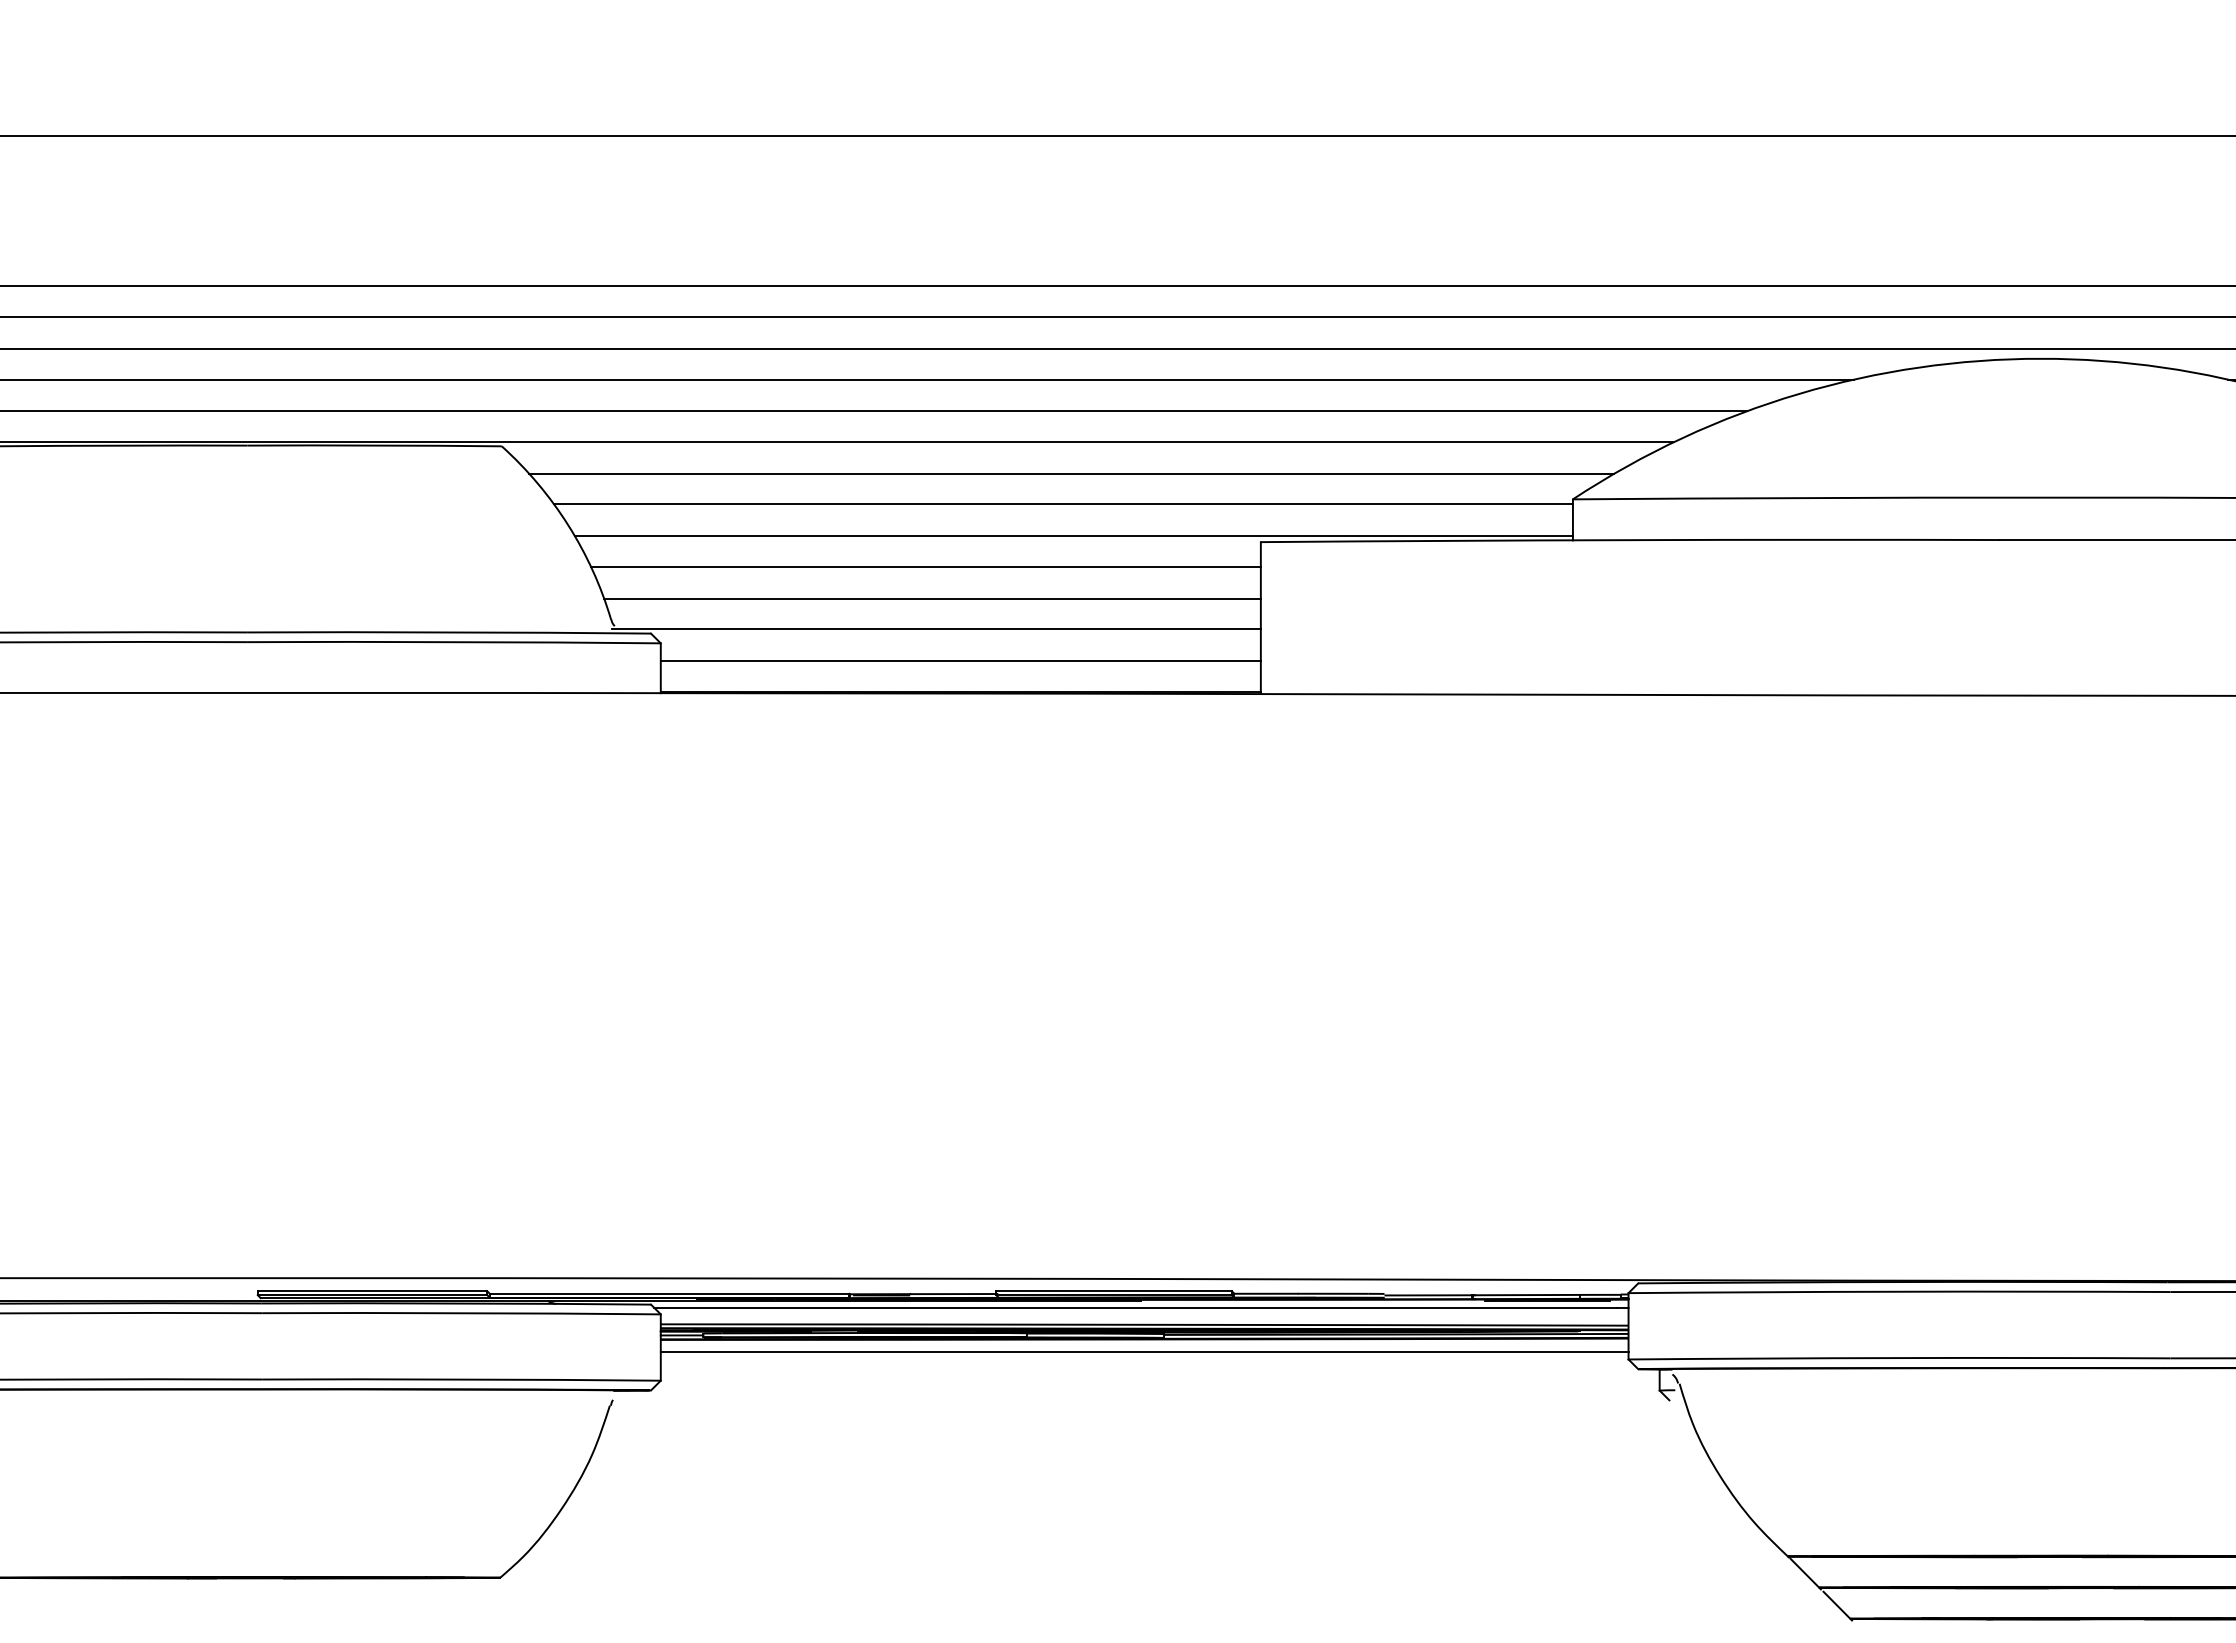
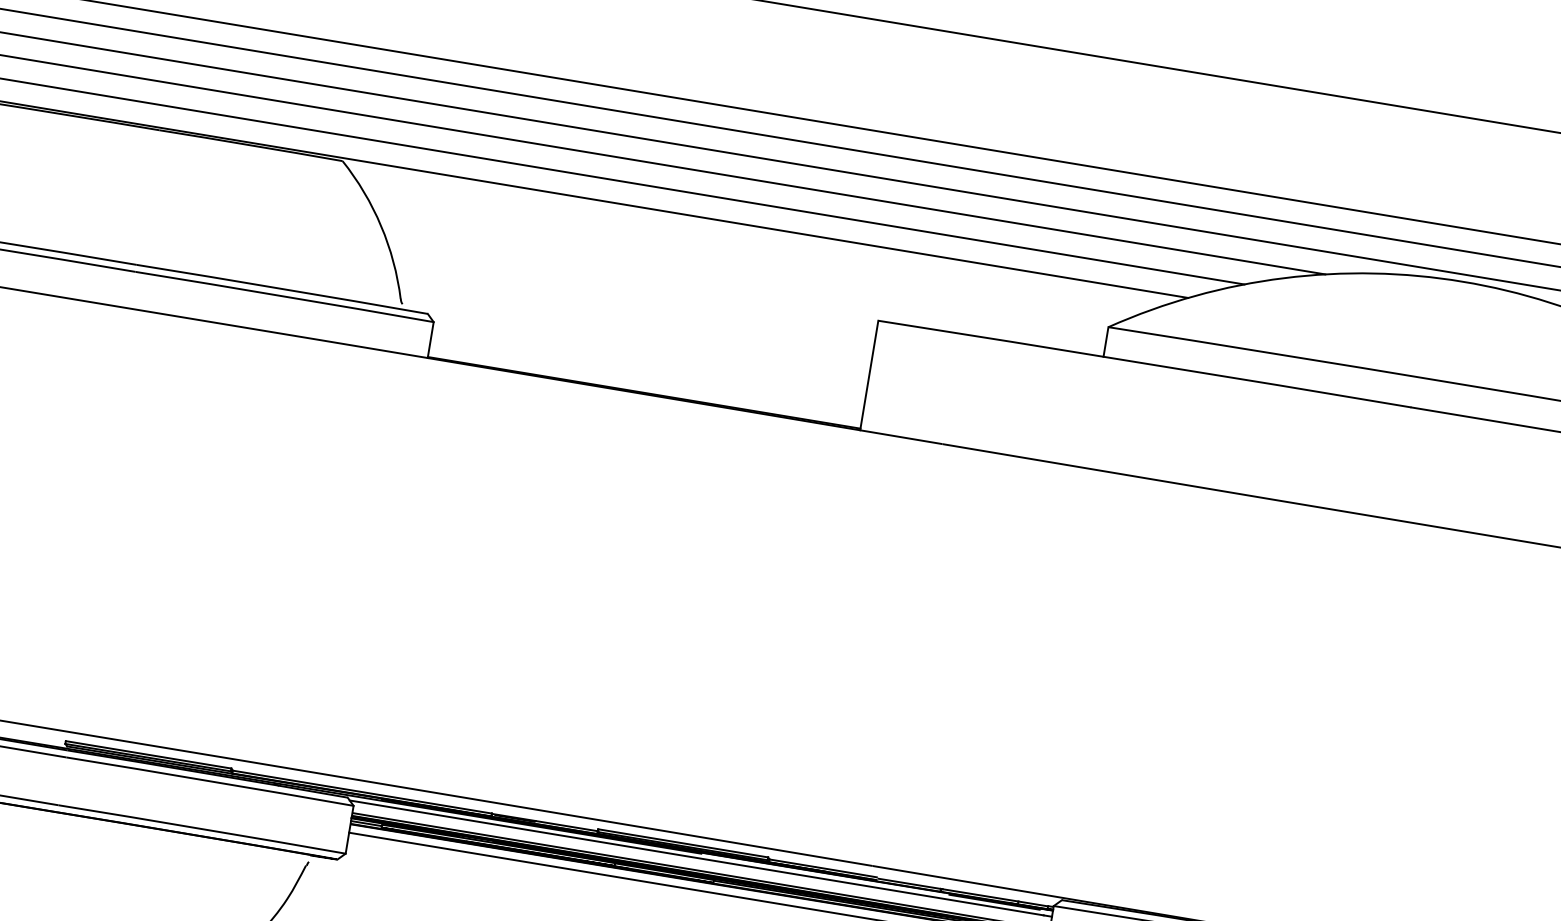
line: (1071, 473) -> (750, 248), removed
line: (1063, 504) -> (740, 270), removed
line: (1073, 536) -> (743, 294), removed
line: (925, 566) -> (633, 298), removed
line: (932, 598) -> (634, 322), removed
line: (935, 629) -> (633, 344), removed
line: (960, 660) -> (647, 370), removed

